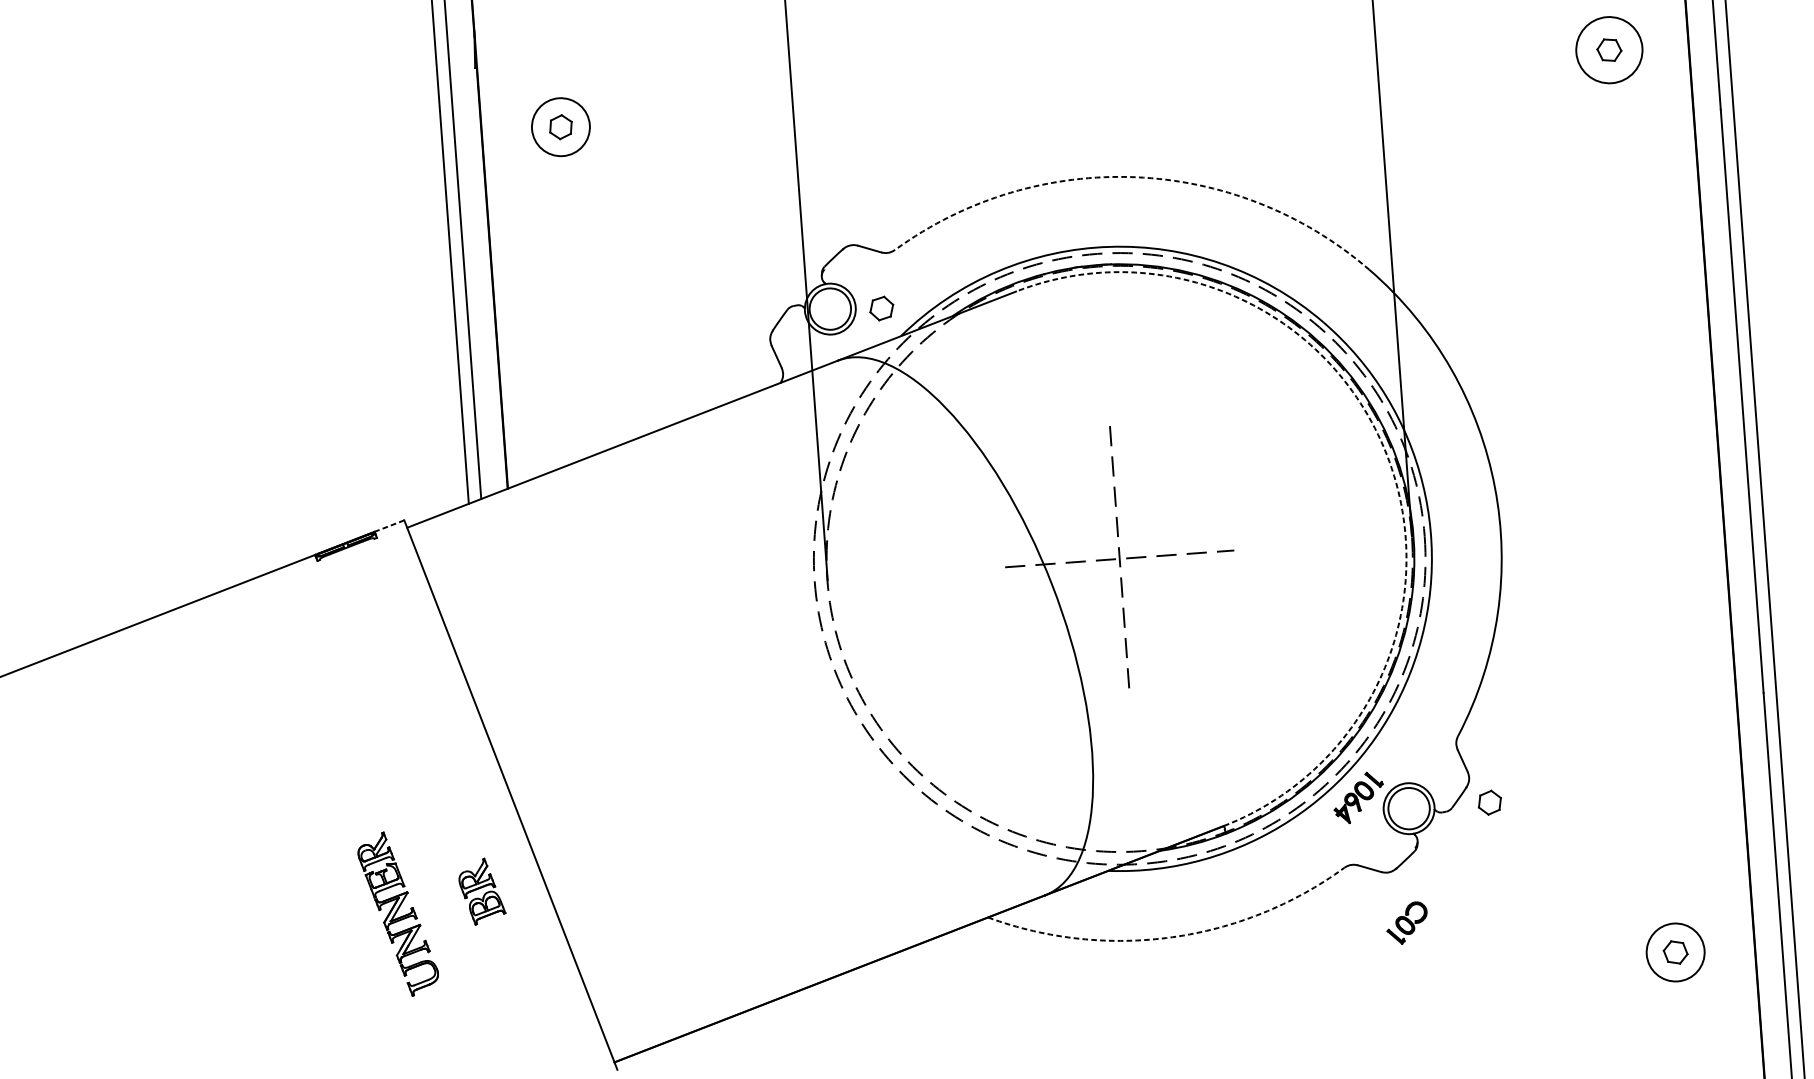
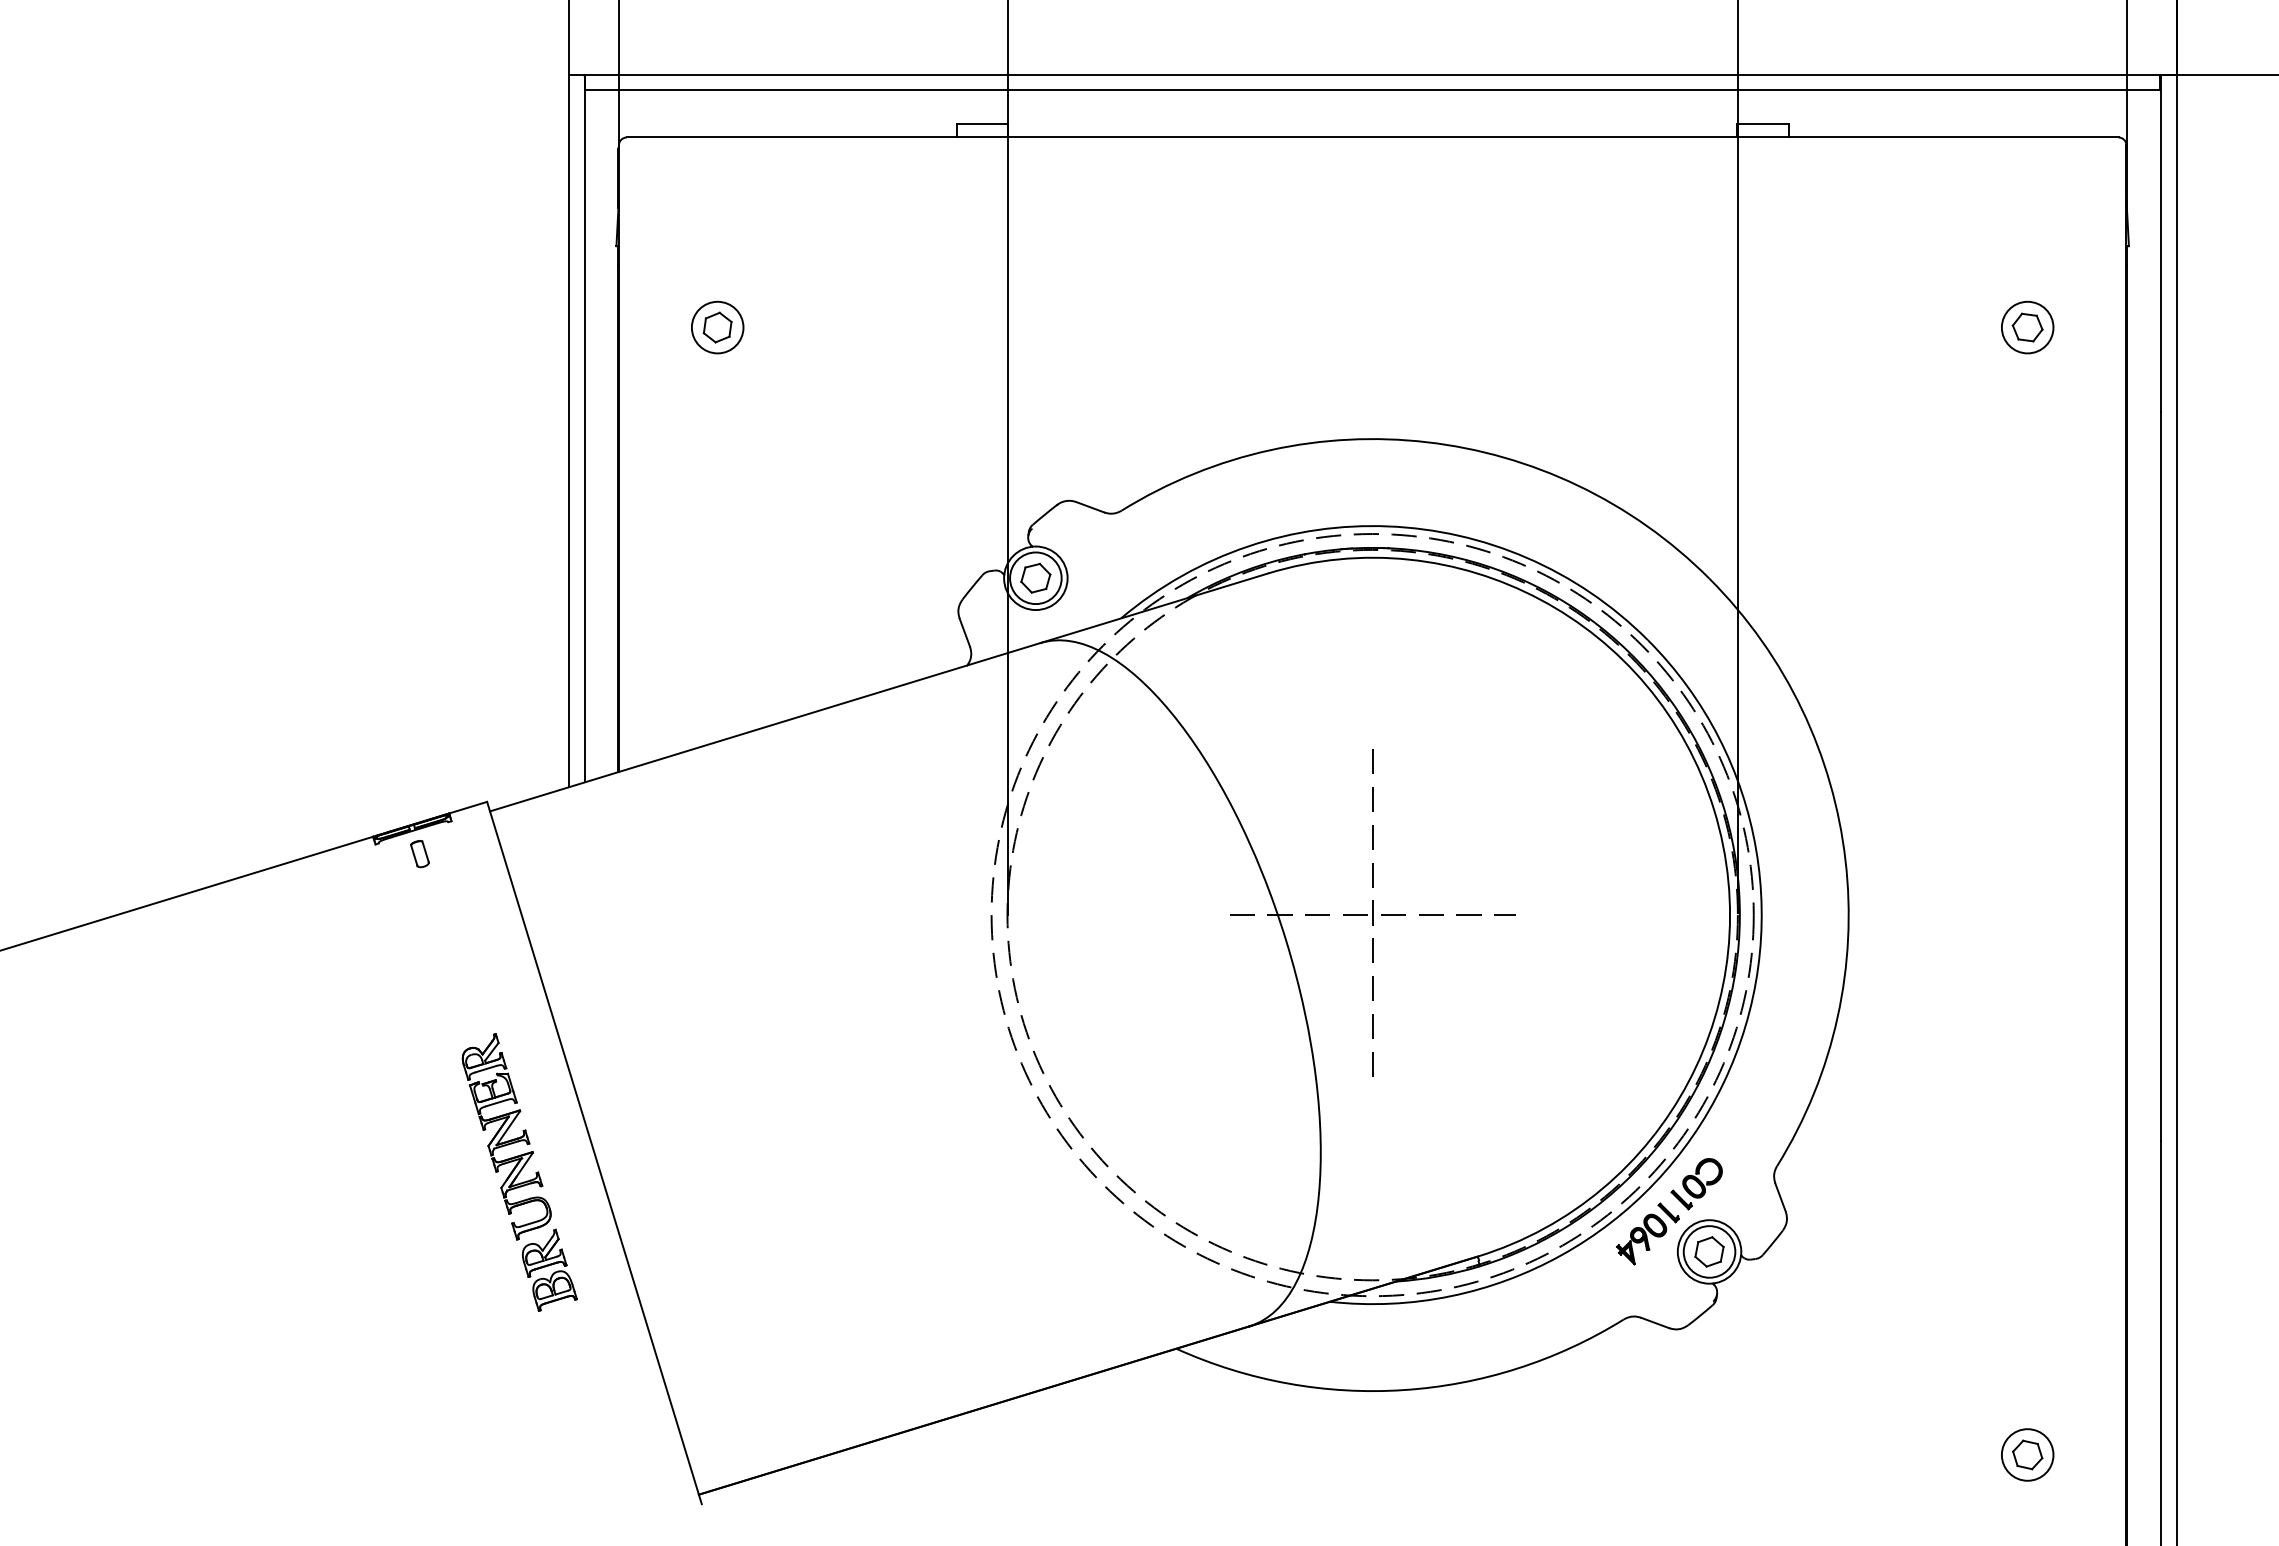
circle: (1609, 50) -> (2027, 327), size x0.62
circle: (560, 127) -> (717, 327), size x0.71
arc: (1135, 177) -> (1427, 442), dashed -> solid
part: (881, 307) -> (1035, 577), moved
arc: (1387, 455) -> (1714, 810), dashed -> solid
line: (389, 525) -> (468, 807), dashed -> solid
part: (353, 566) -> (419, 854), added
part: (1489, 802) -> (1709, 1251), moved
part: (398, 913) -> (506, 1136), moved
part: (1407, 923) -> (1696, 1184), moved
arc: (1172, 937) -> (1403, 1390), dashed -> solid
circle: (1675, 952) -> (2027, 1454), size x0.71

